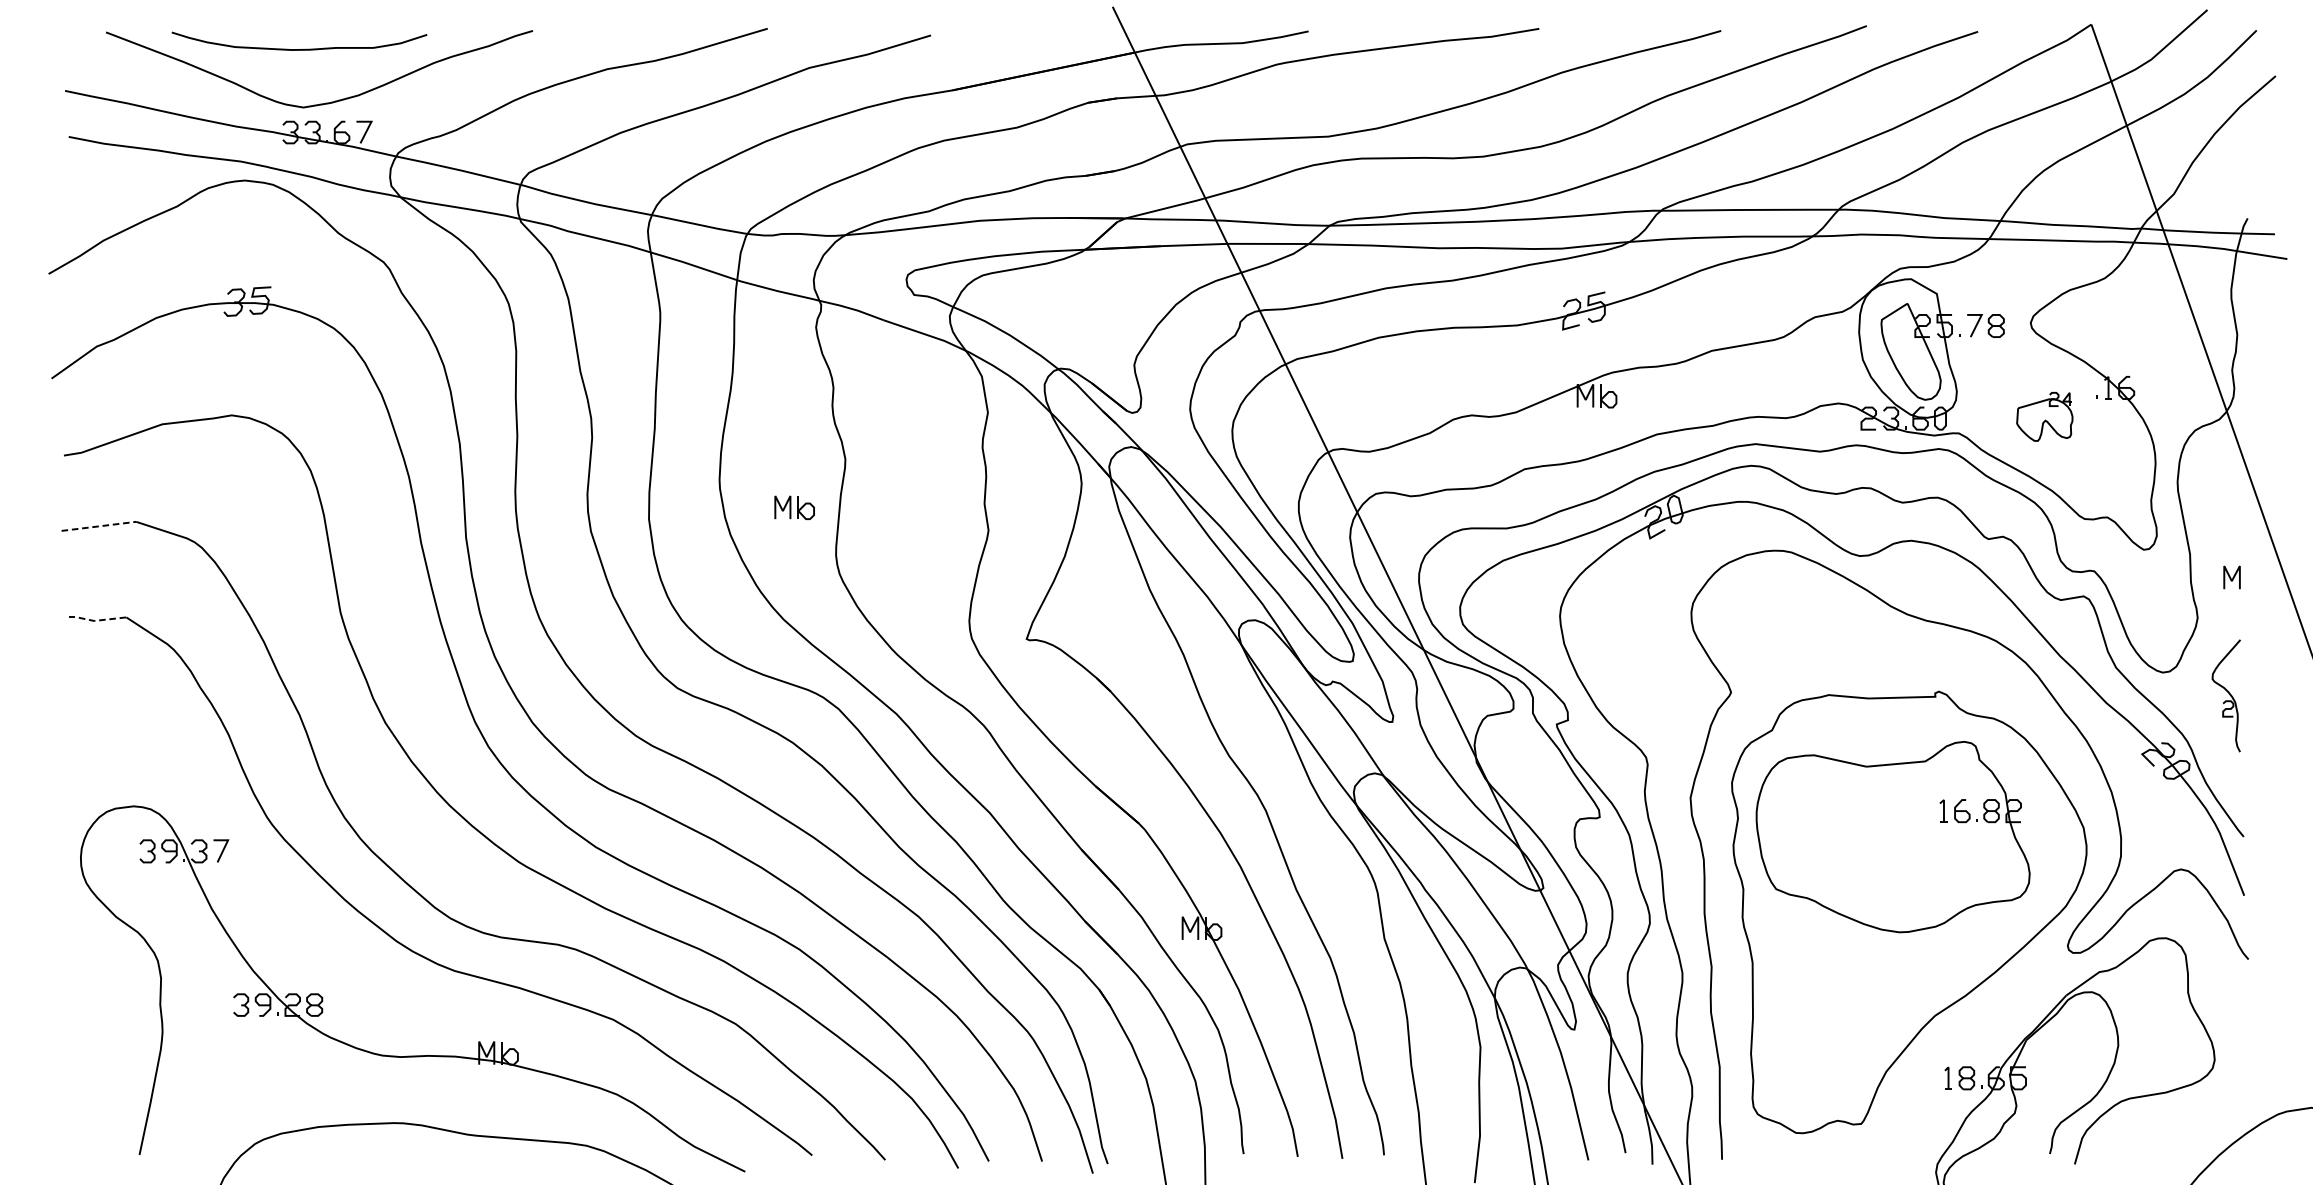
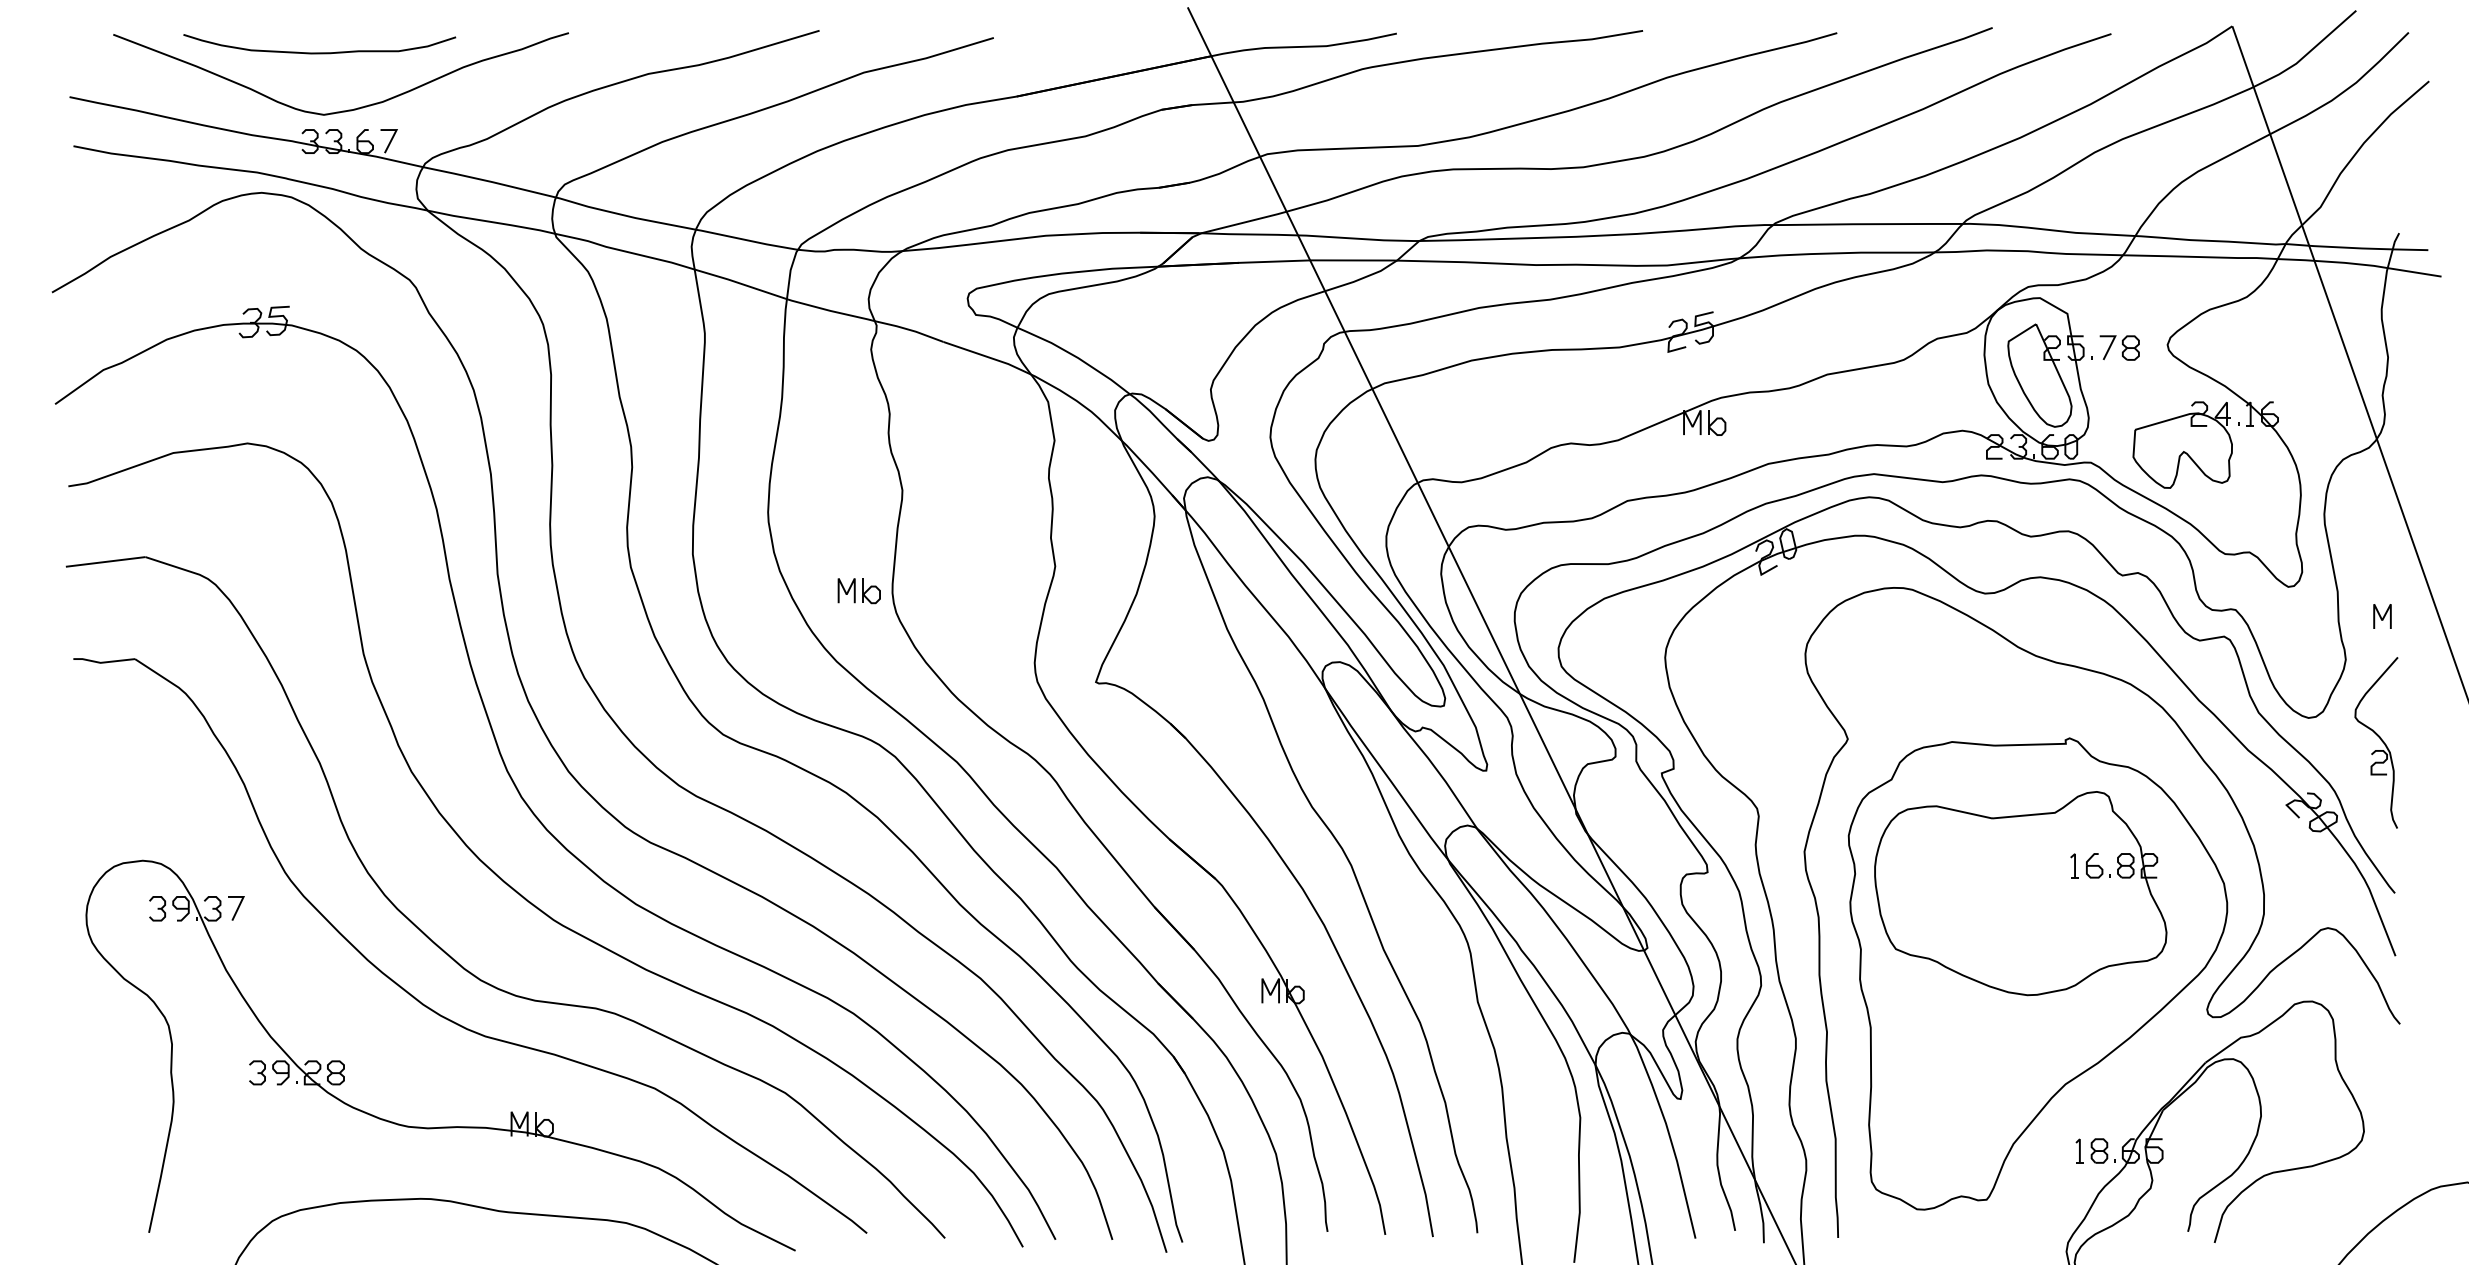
part: (2044, 416) -> (2182, 444), size x1.67
part: (793, 508) -> (858, 591), moved
line: (99, 525) -> (106, 561), dashed -> solid
line: (95, 620) -> (102, 662), dashed -> solid
part: (2226, 695) -> (2376, 742), size x1.43

